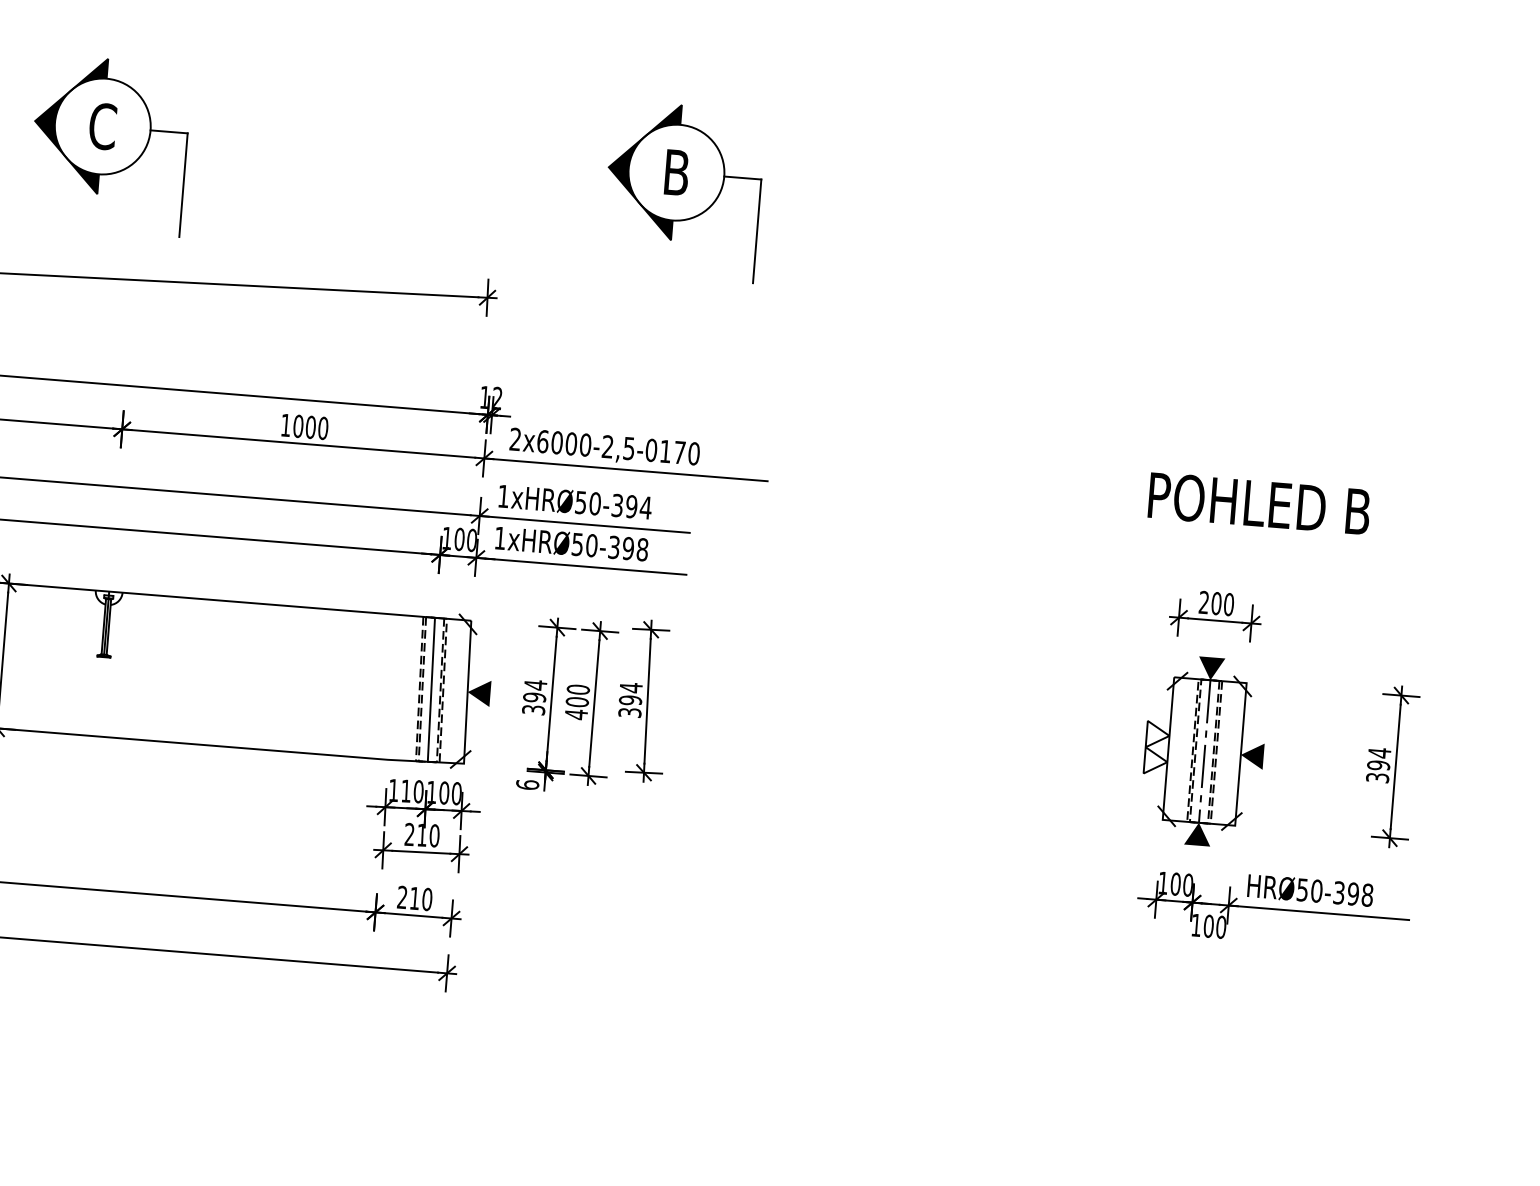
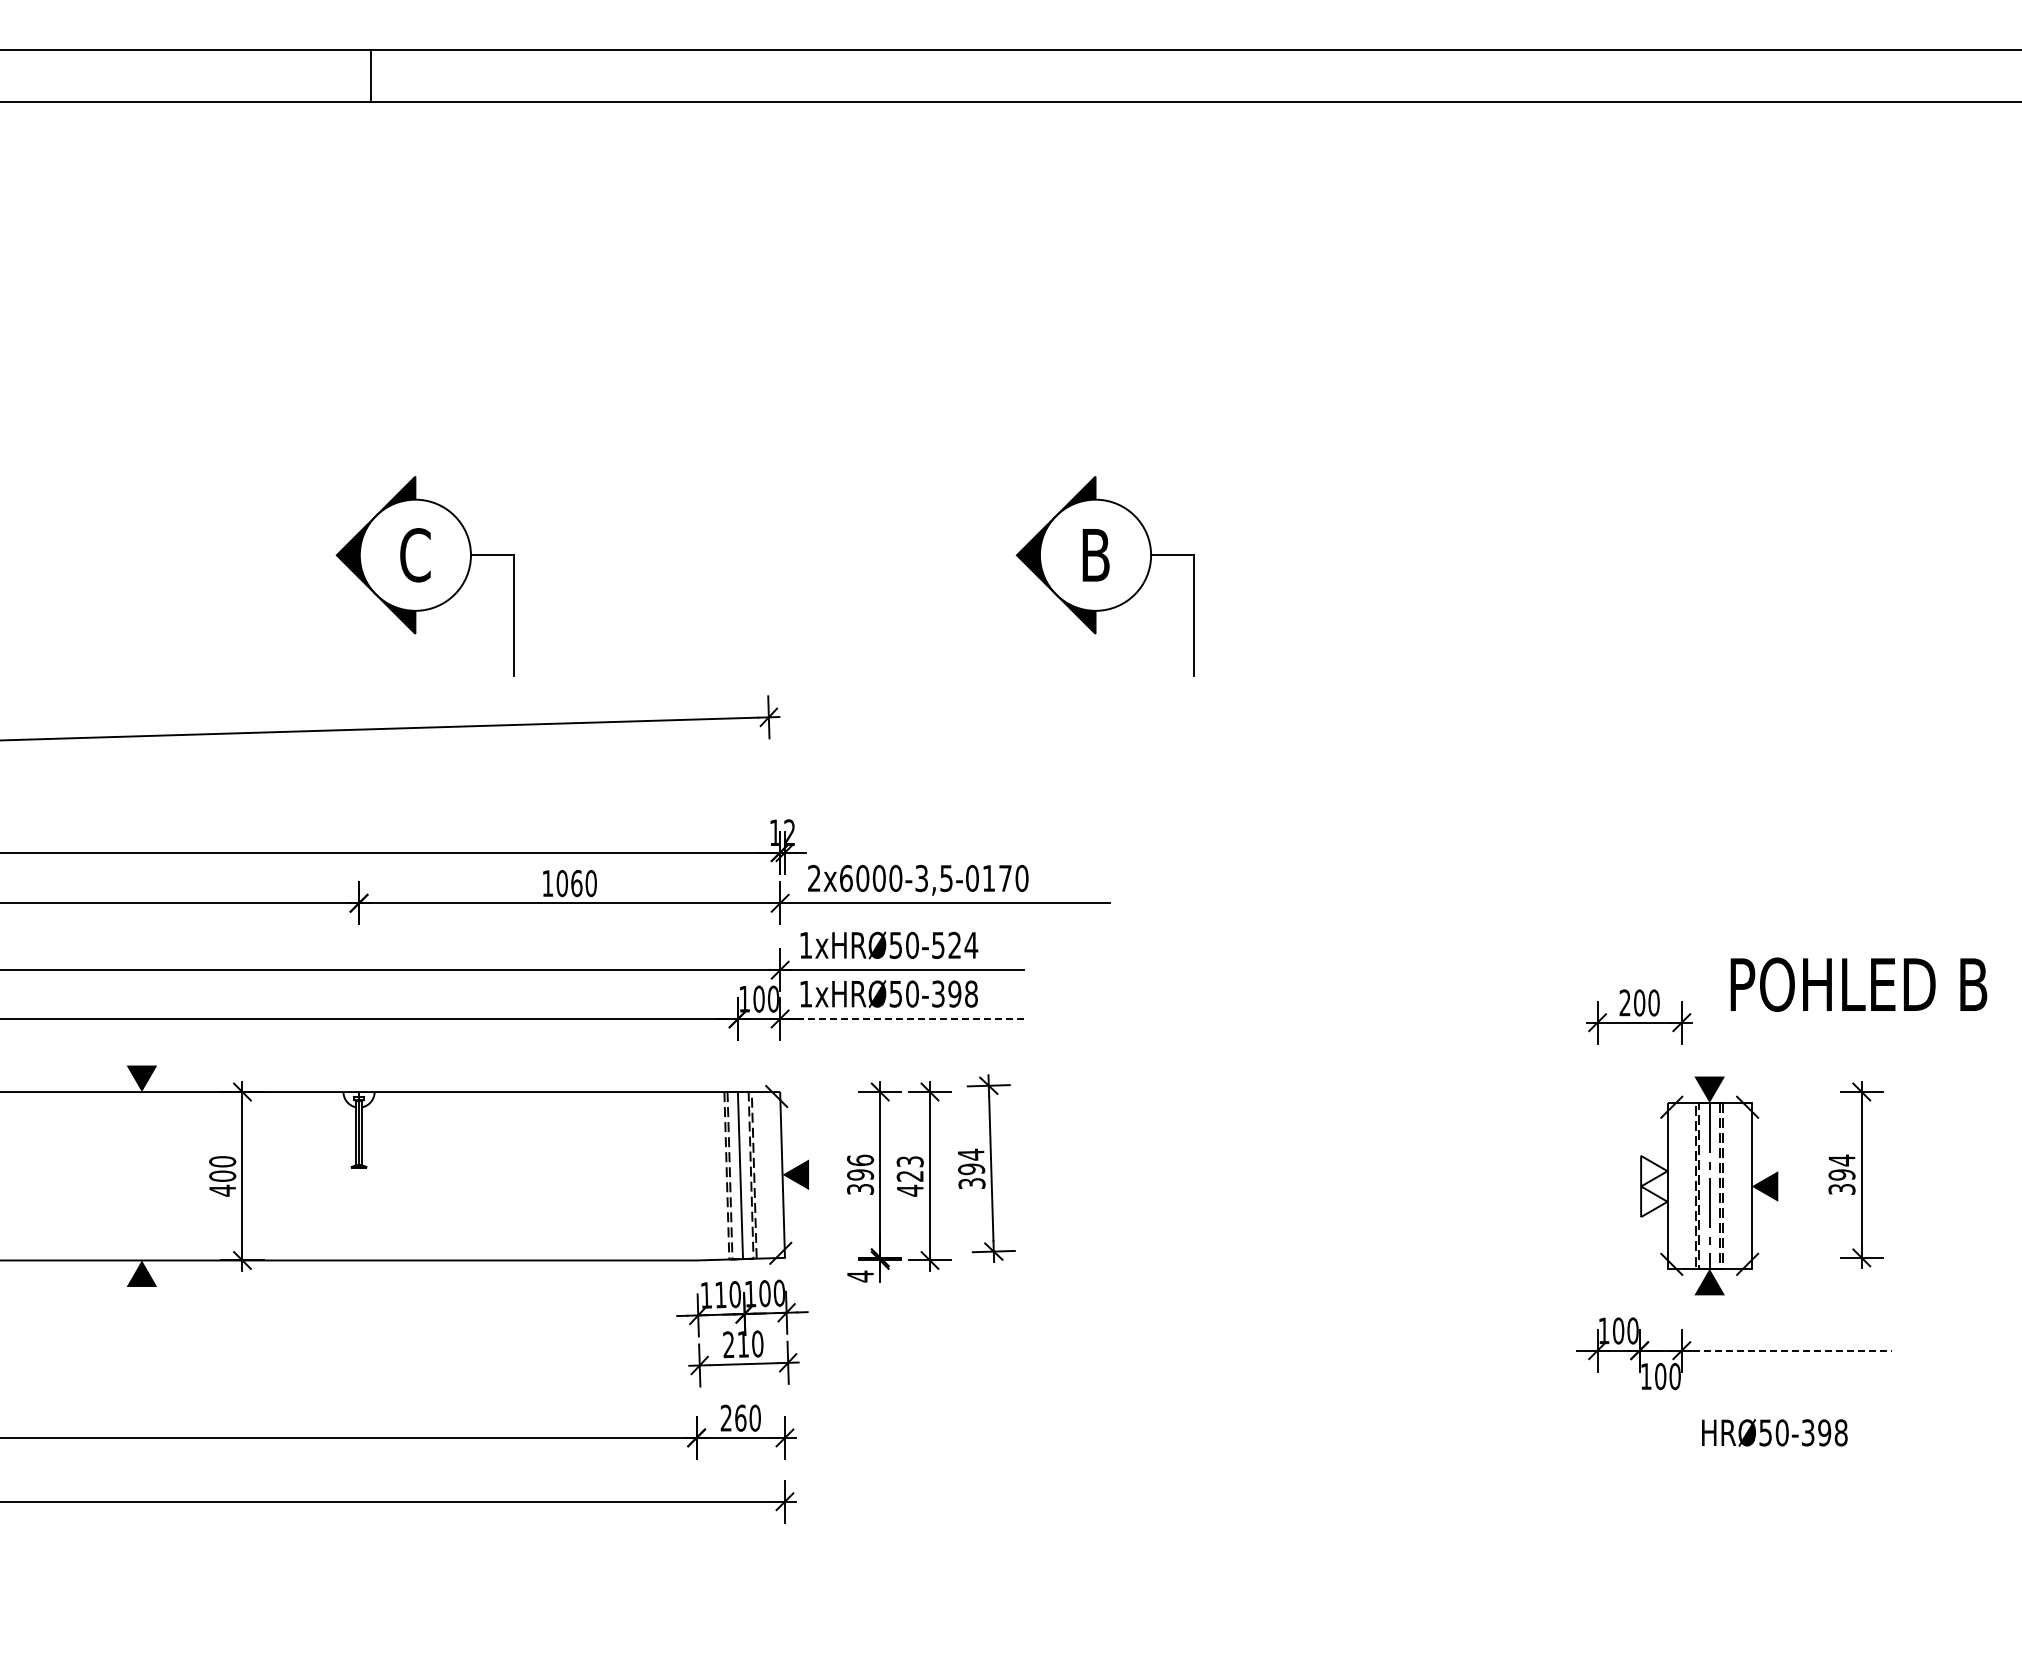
part: (109, 145) -> (424, 576), moved
part: (682, 191) -> (1104, 576), moved
text: (310, 427) -> (576, 883), 1000 -> 1060
text: (607, 446) -> (921, 878), 2x6000-2,5-0170 -> 2x6000-3,5-0170
text: (1259, 503) -> (1858, 984), moved
text: (624, 505) -> (946, 944), 1xHRØ50-394 -> 1xHRØ50-524
line: (580, 565) -> (901, 1018), solid -> dashed
text: (535, 685) -> (860, 1160), 394 -> 396
text: (577, 695) -> (909, 1168), 400 -> 423
part: (1204, 751) -> (1709, 1185), moved
text: (527, 784) -> (860, 1276), 6 -> 4
text: (1310, 890) -> (1774, 1432), moved
text: (414, 897) -> (740, 1417), 210 -> 260
line: (1318, 912) -> (1786, 1350), solid -> dashed

